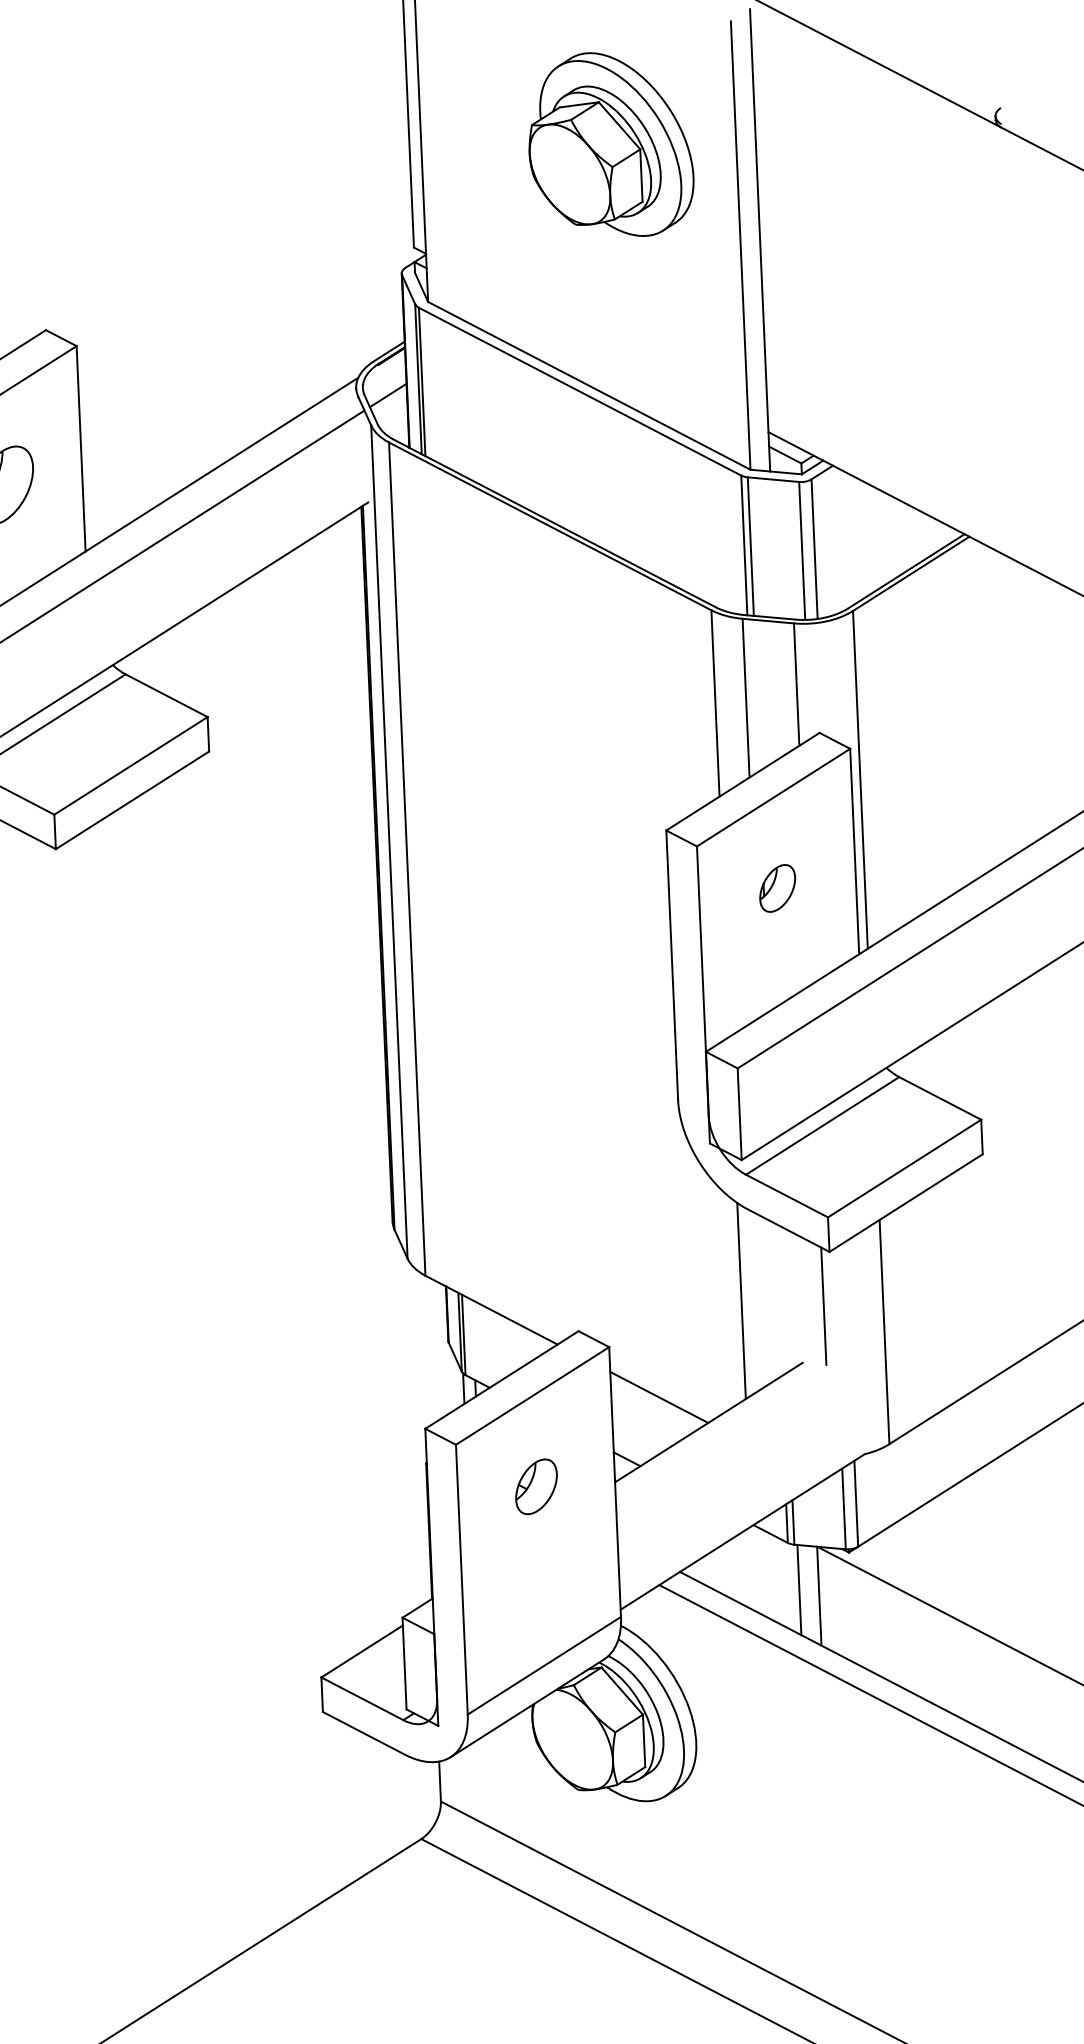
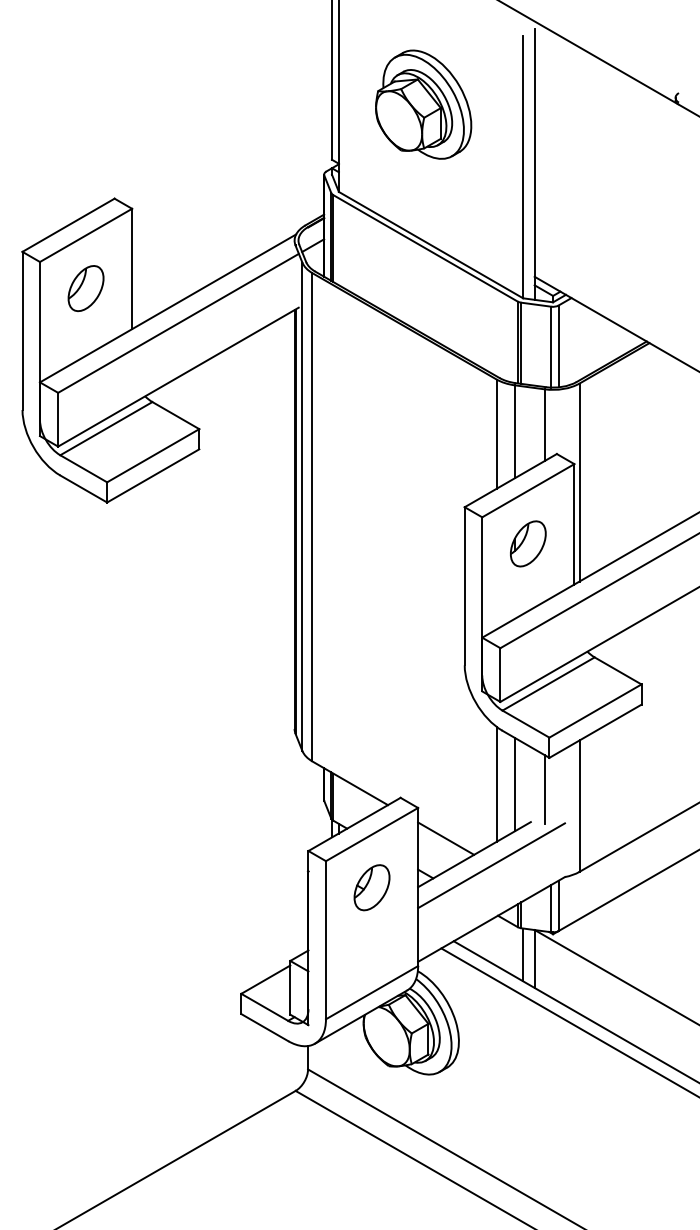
part: (610, 144) -> (423, 104), moved
part: (777, 887) -> (528, 543), size x1.67
line: (771, 1299) -> (514, 784), added
line: (738, 1439) -> (491, 865), added
part: (535, 1486) -> (371, 887), size x1.43

